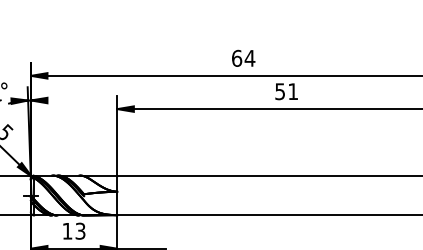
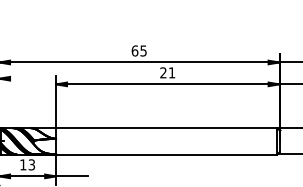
text: (249, 57) -> (143, 50), 64 -> 65
text: (280, 91) -> (163, 72), 51 -> 21

